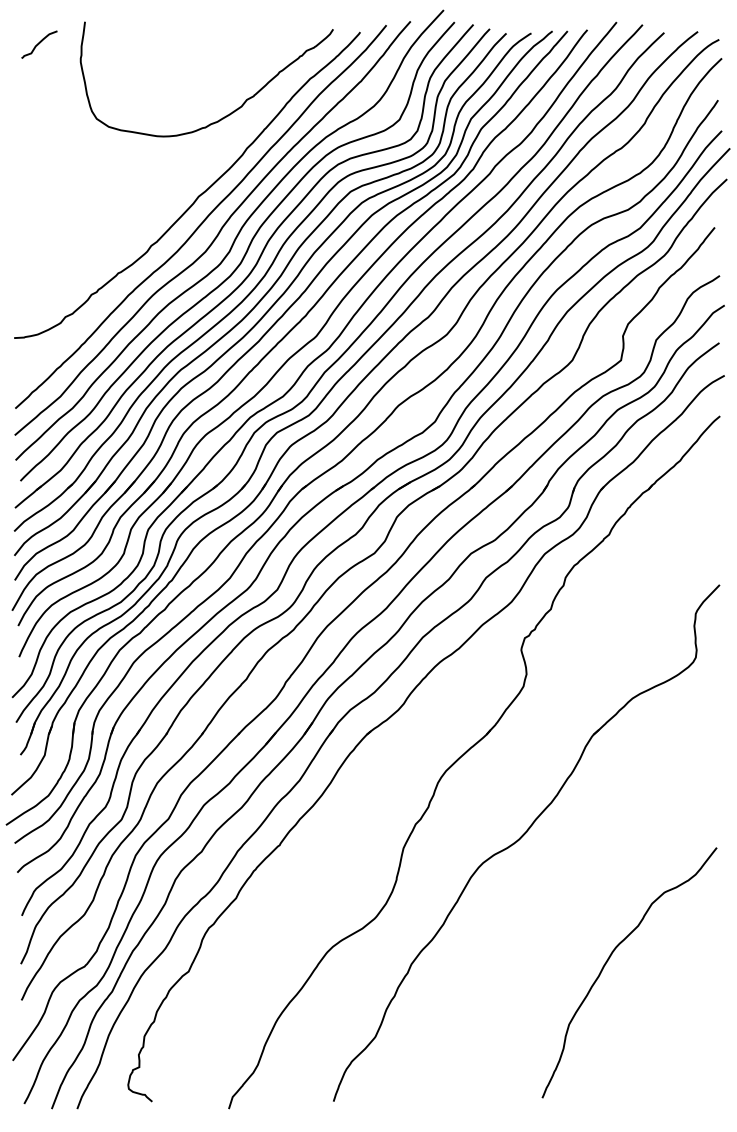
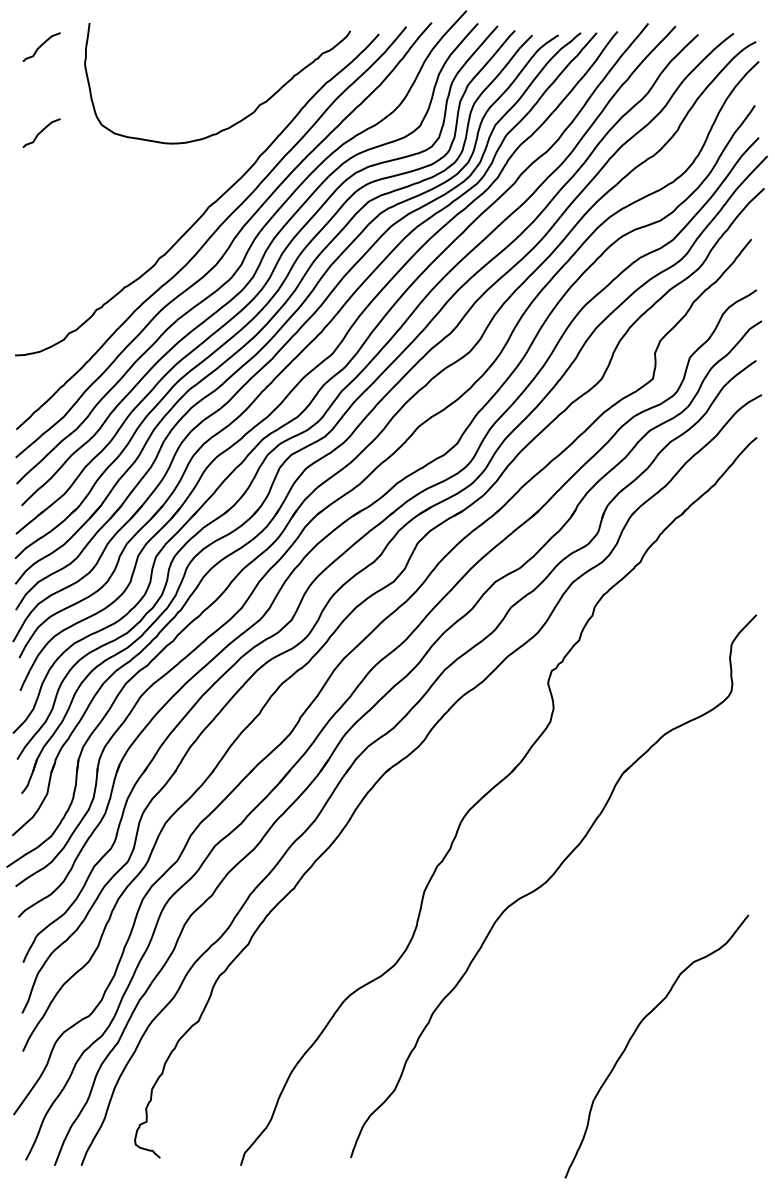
curve: (39, 125) -> (41, 132), added
curve: (610, 958) -> (636, 1031), moved

